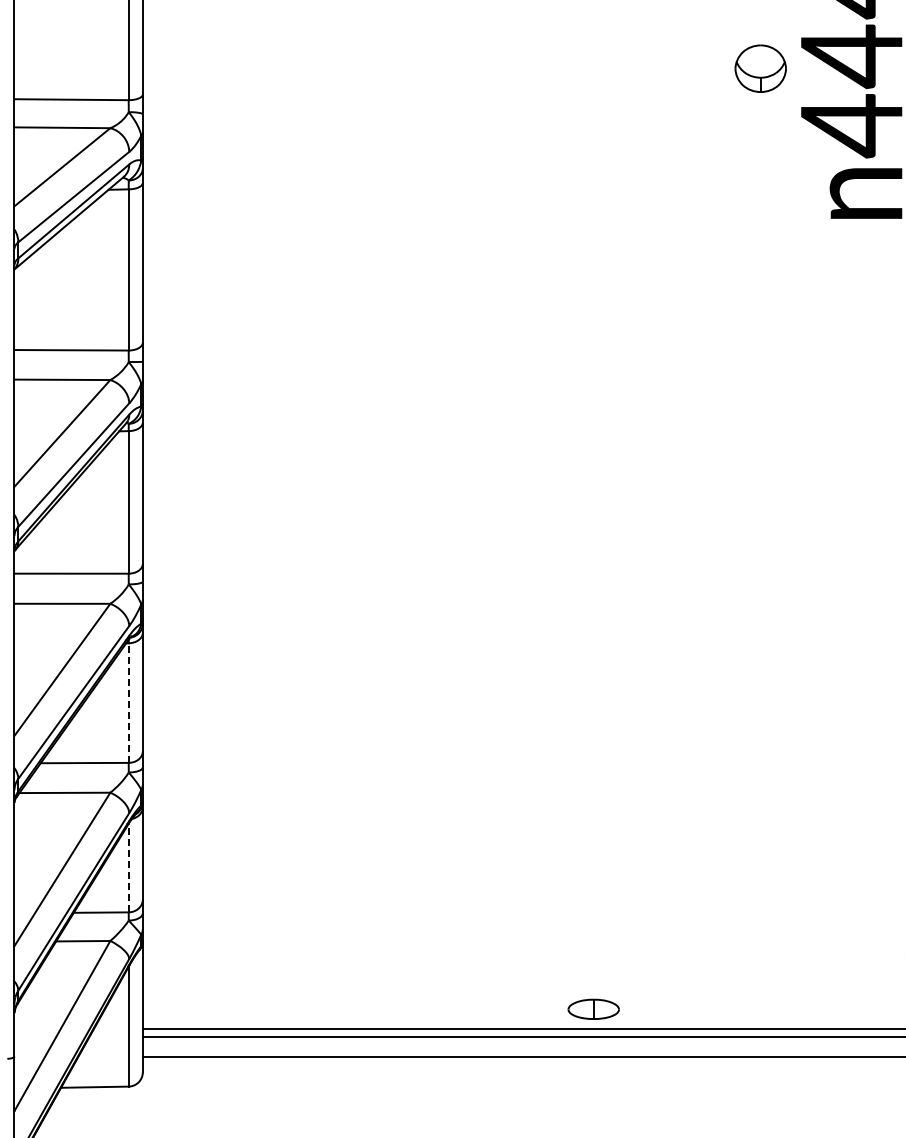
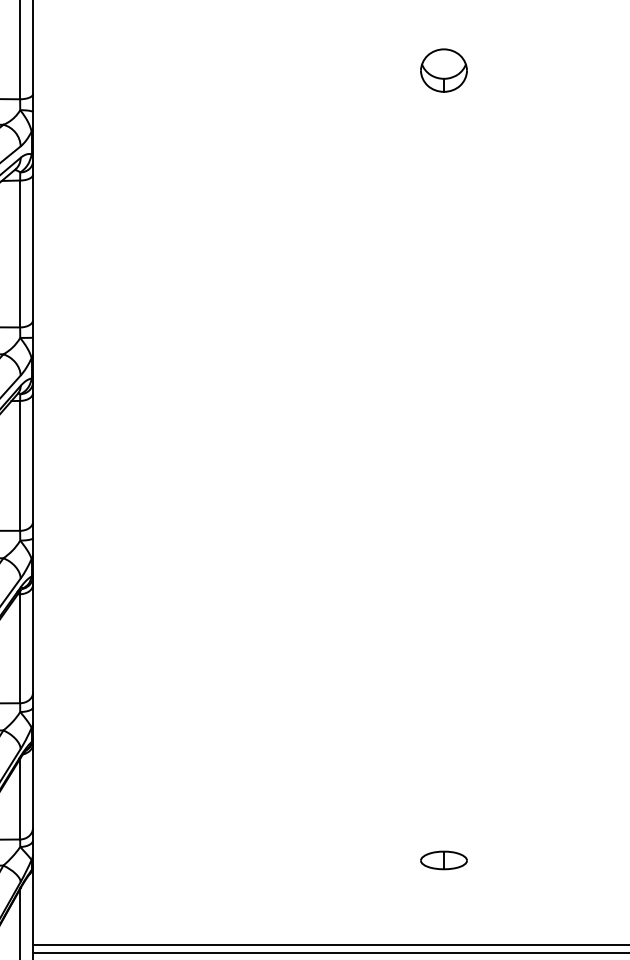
part: (760, 68) -> (443, 70), moved
line: (128, 703) -> (19, 649), dashed -> solid
line: (128, 867) -> (19, 798), dashed -> solid
part: (593, 1008) -> (443, 859), moved

